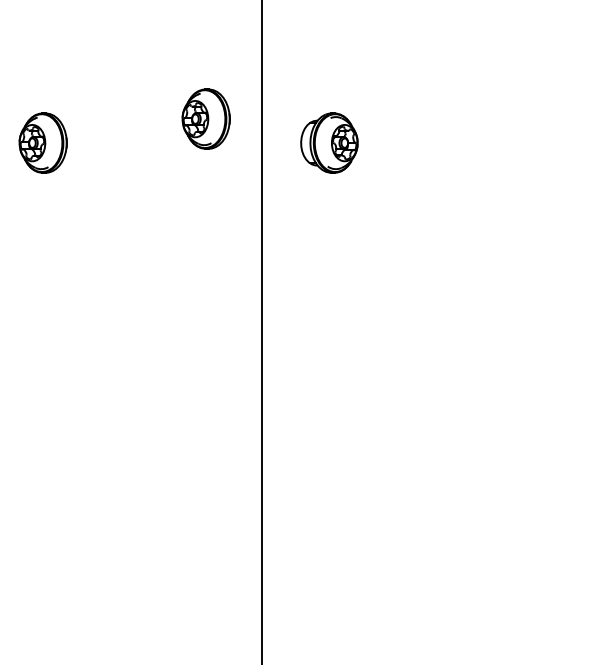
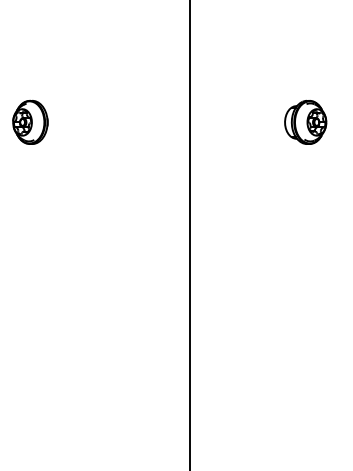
part: (205, 118) -> (148, 104), removed
part: (329, 142) -> (305, 121), moved

